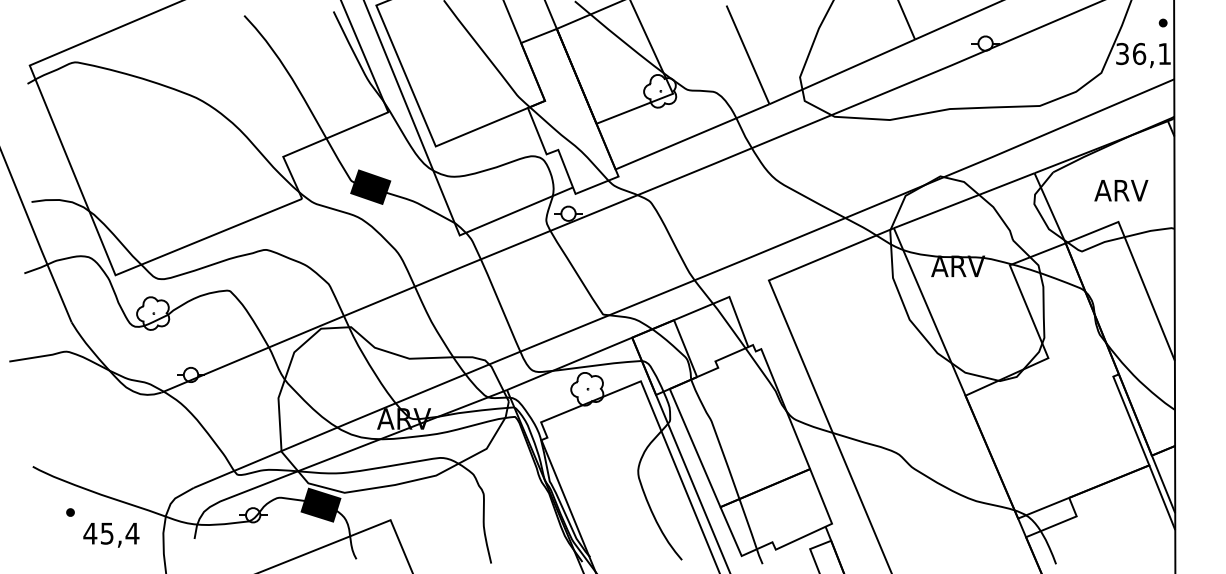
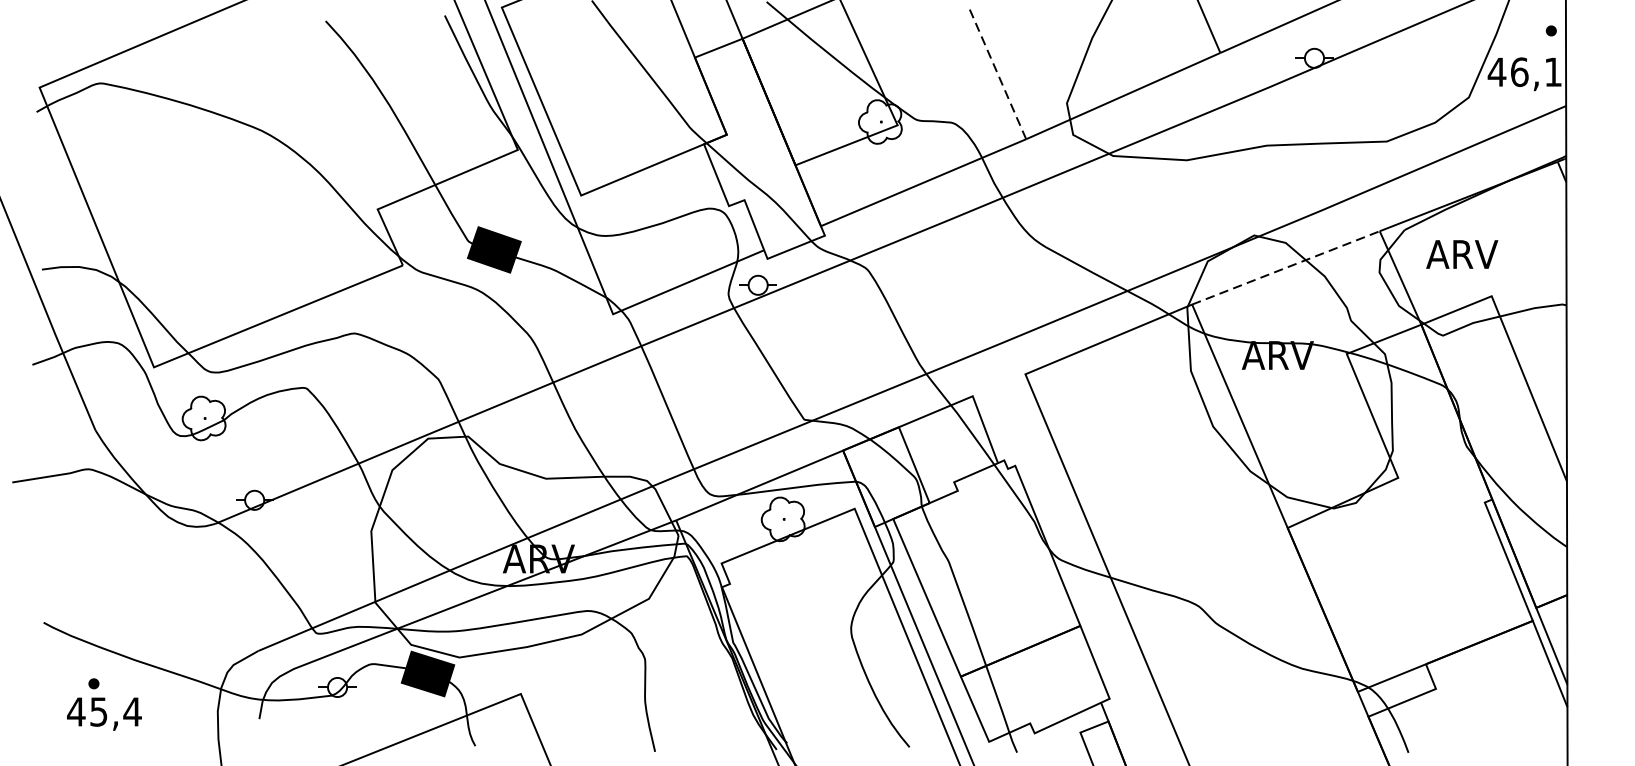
text: (1122, 53) -> (1497, 71), 36,1 -> 46,1
line: (748, 54) -> (998, 72), solid -> dashed
text: (1121, 190) -> (1462, 254), moved
line: (964, 200) -> (1286, 267), solid -> dashed
text: (111, 535) -> (104, 714), moved

